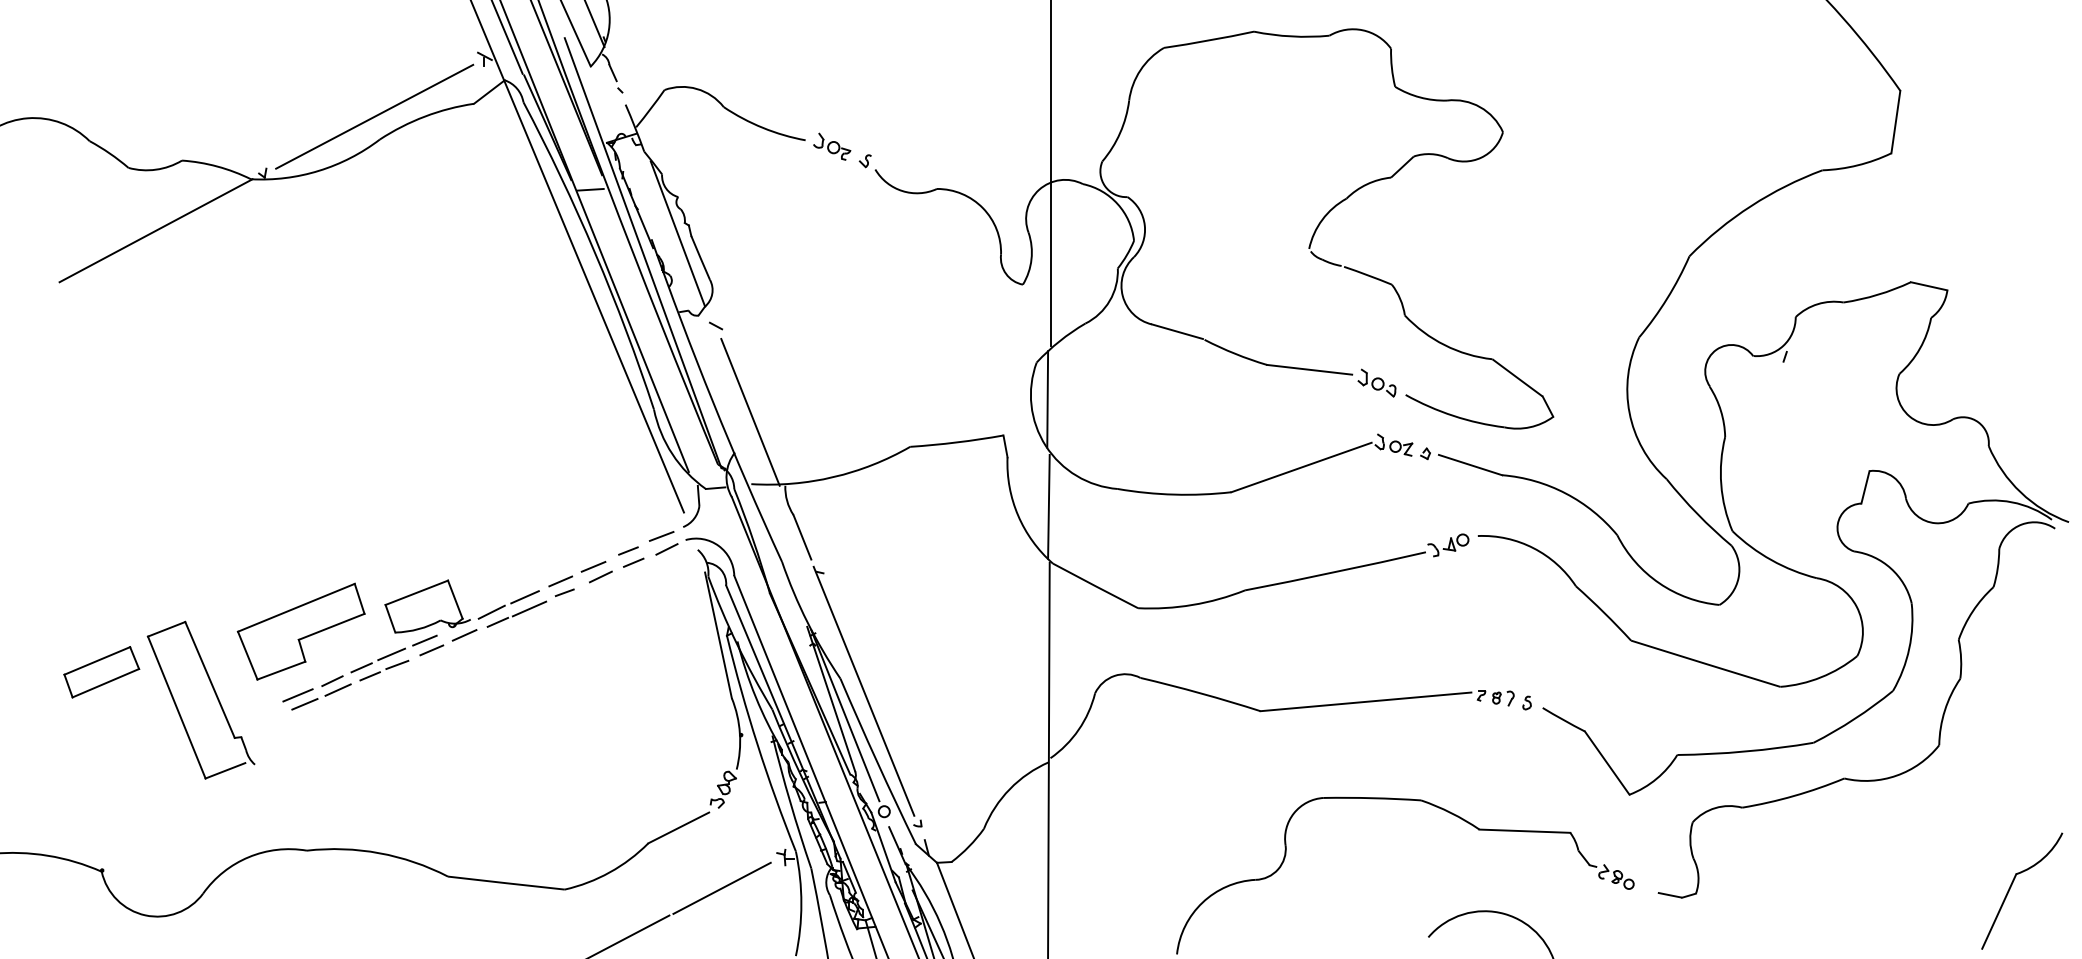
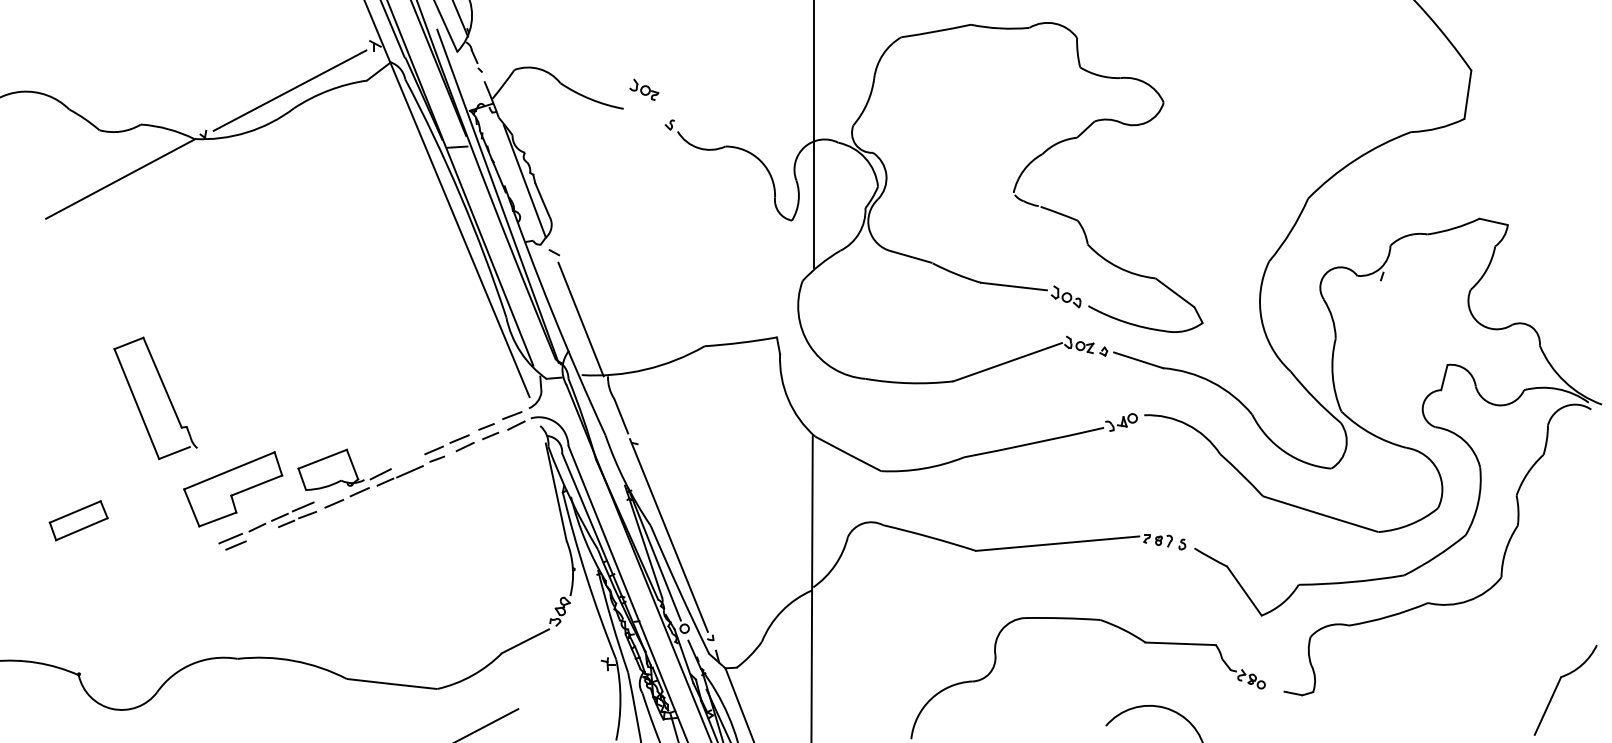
part: (832, 146) -> (644, 89), moved
line: (1047, 399) -> (811, 309), removed
line: (1048, 506) -> (811, 392), removed
line: (524, 597) -> (406, 462), removed
line: (424, 640) -> (328, 496), removed
line: (337, 689) -> (261, 534), removed
part: (214, 693) -> (166, 393), moved
line: (721, 887) -> (558, 687), removed

